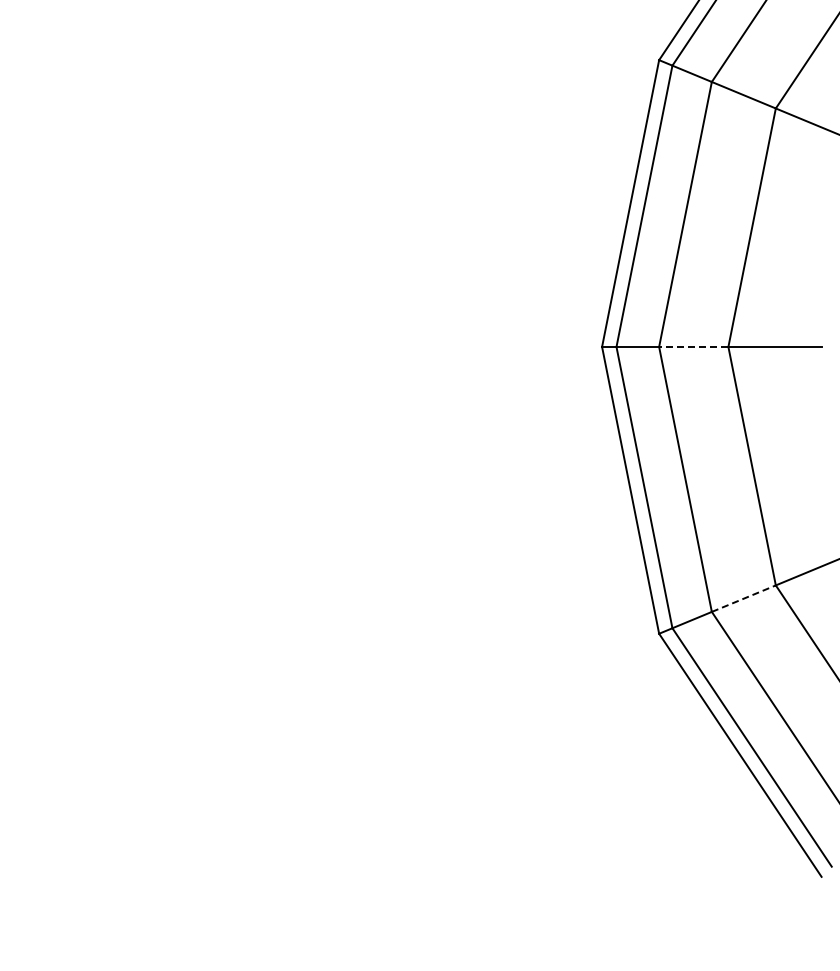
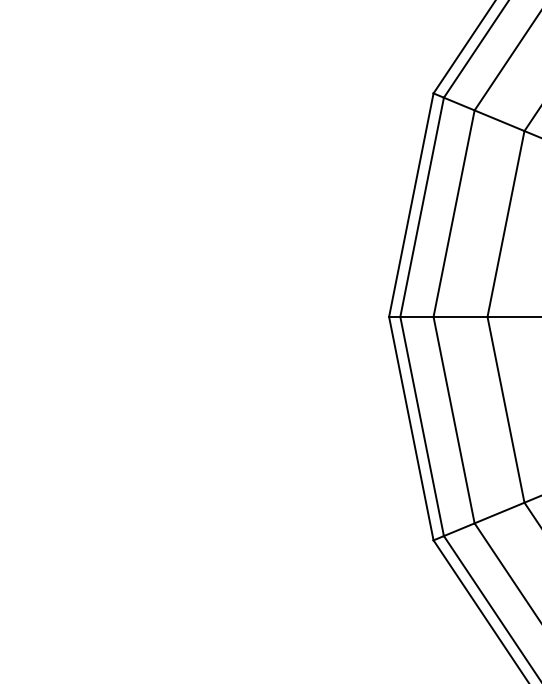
line: (693, 346) -> (460, 316), dashed -> solid
line: (743, 598) -> (499, 512), dashed -> solid

